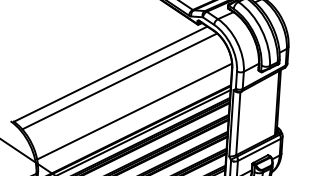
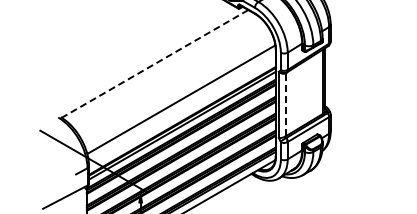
line: (111, 73) -> (155, 63), solid -> dashed
line: (119, 81) -> (164, 70), removed
line: (238, 123) -> (285, 104), solid -> dashed

